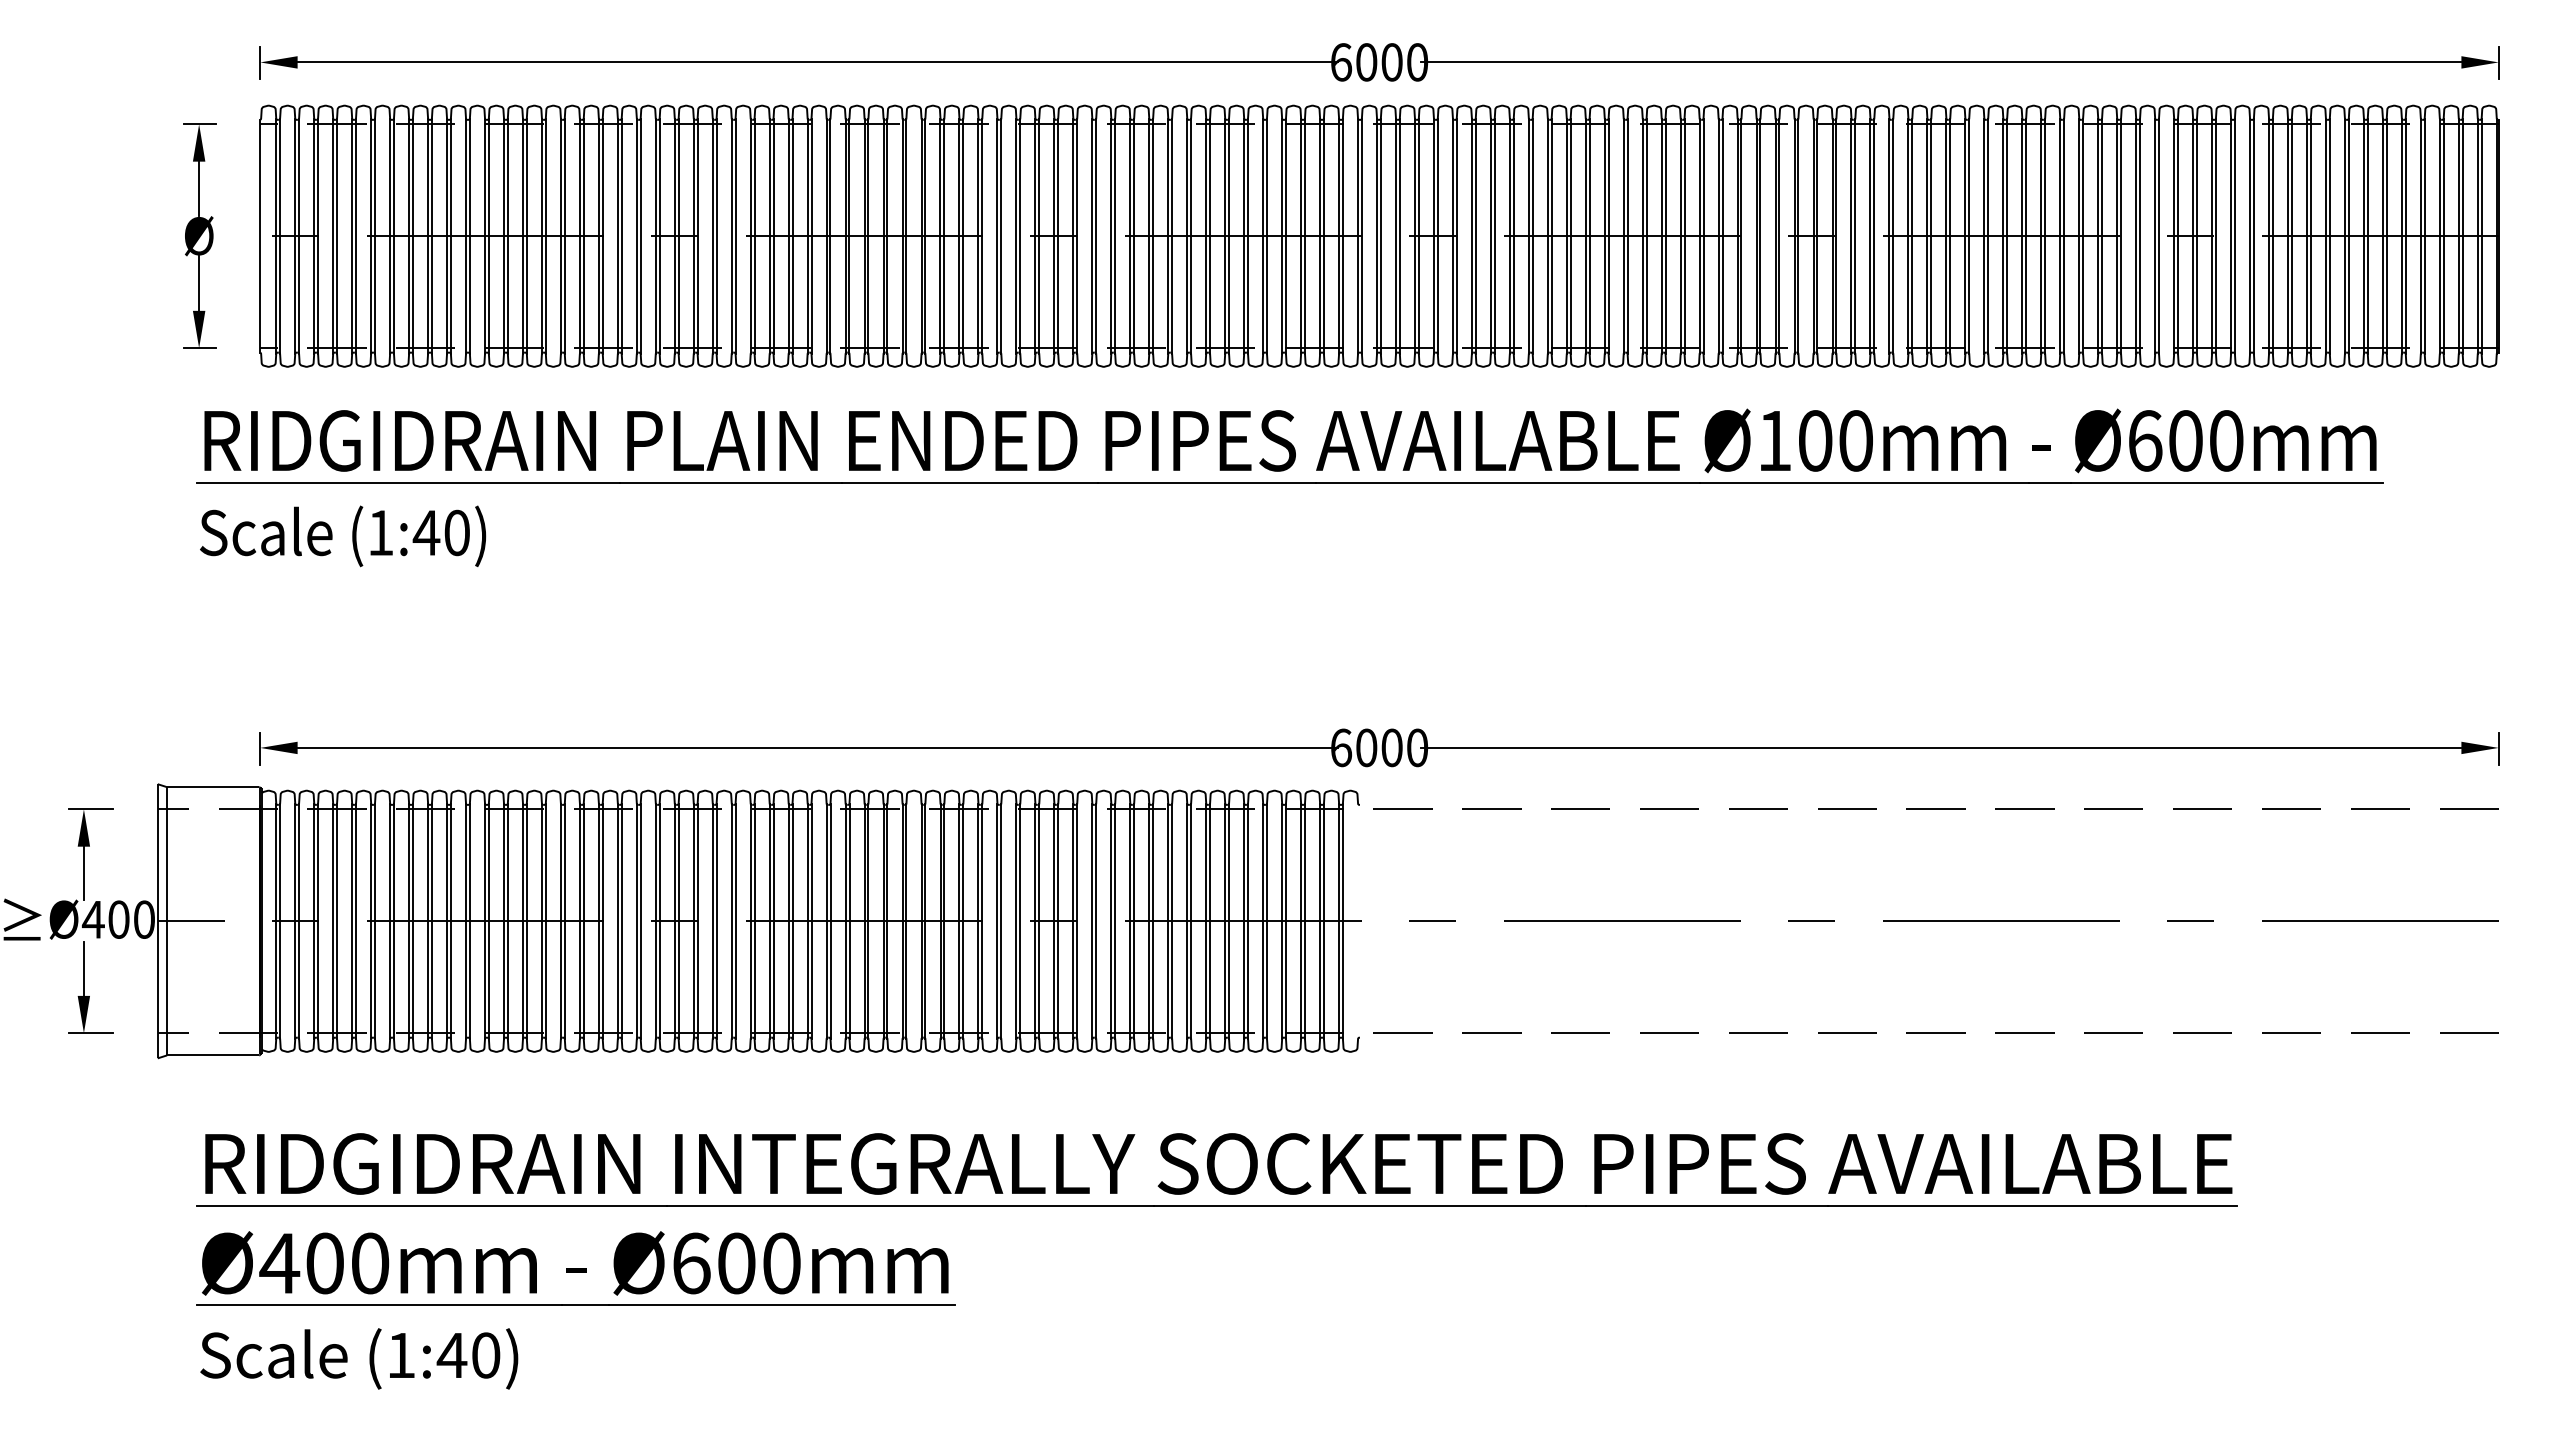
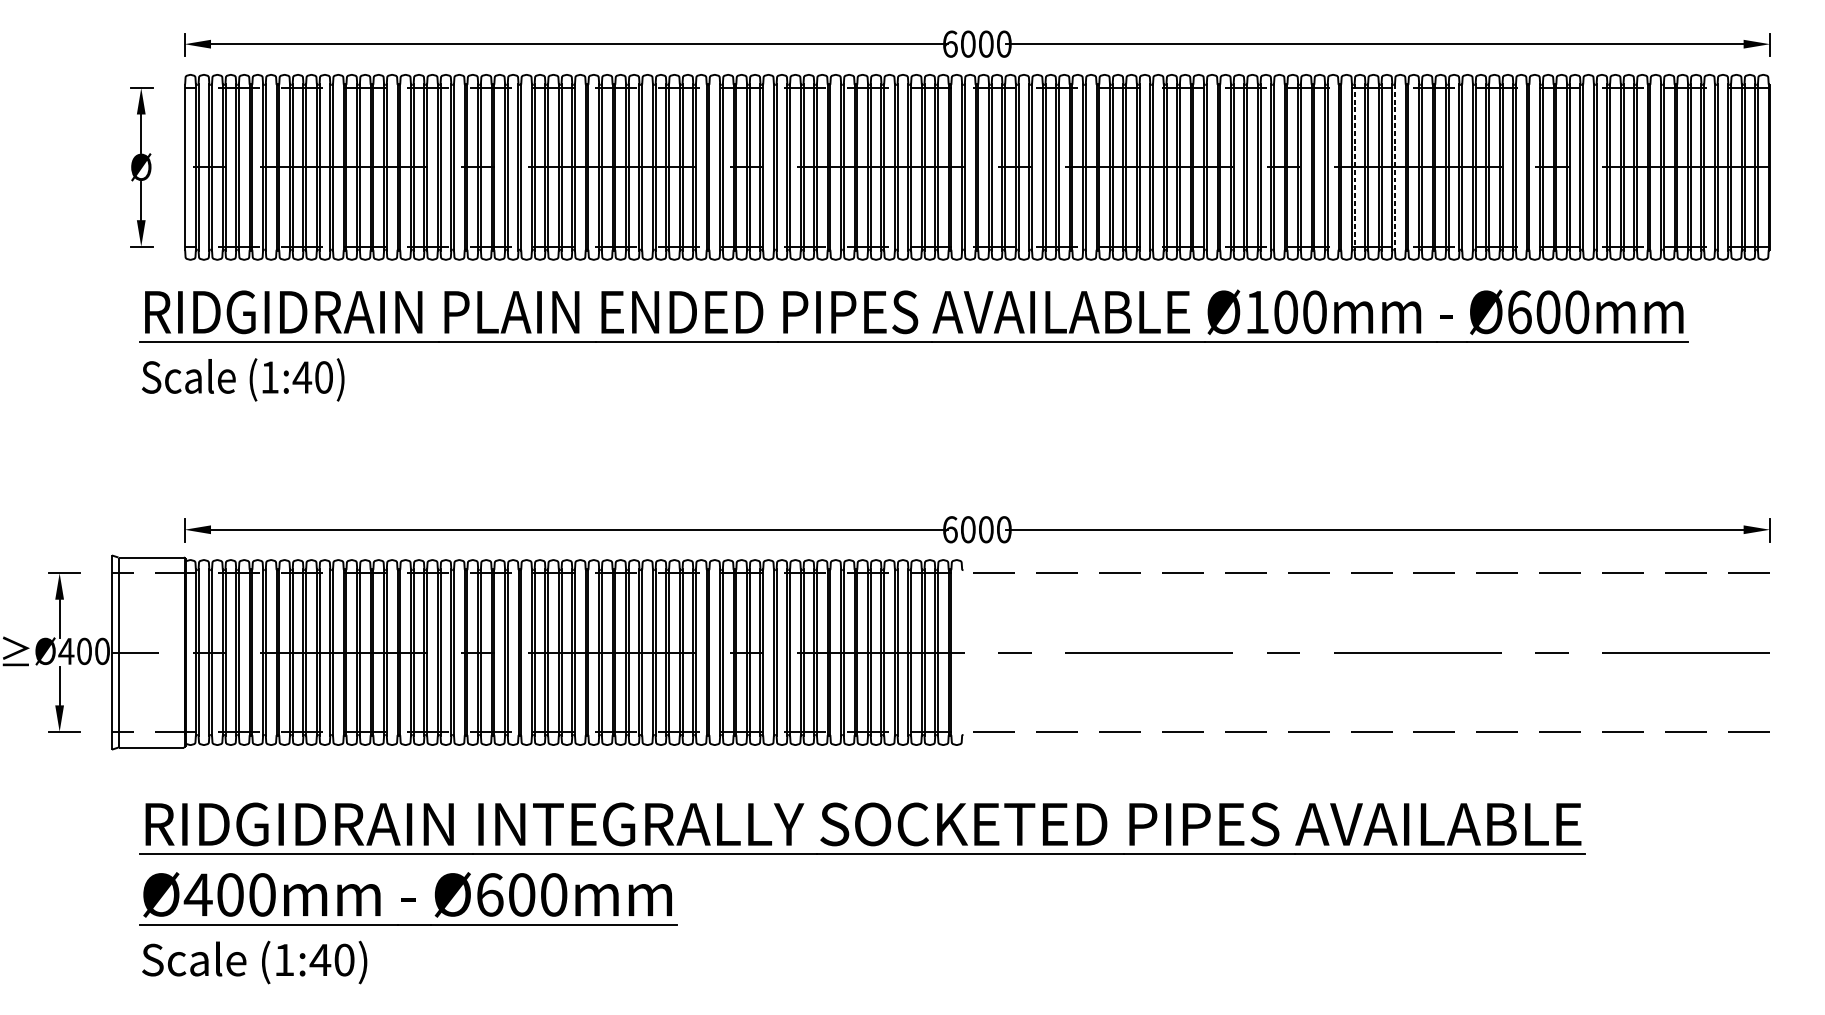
line: (1912, 236) -> (1354, 167), solid -> dashed
line: (1969, 236) -> (1395, 167), solid -> dashed

